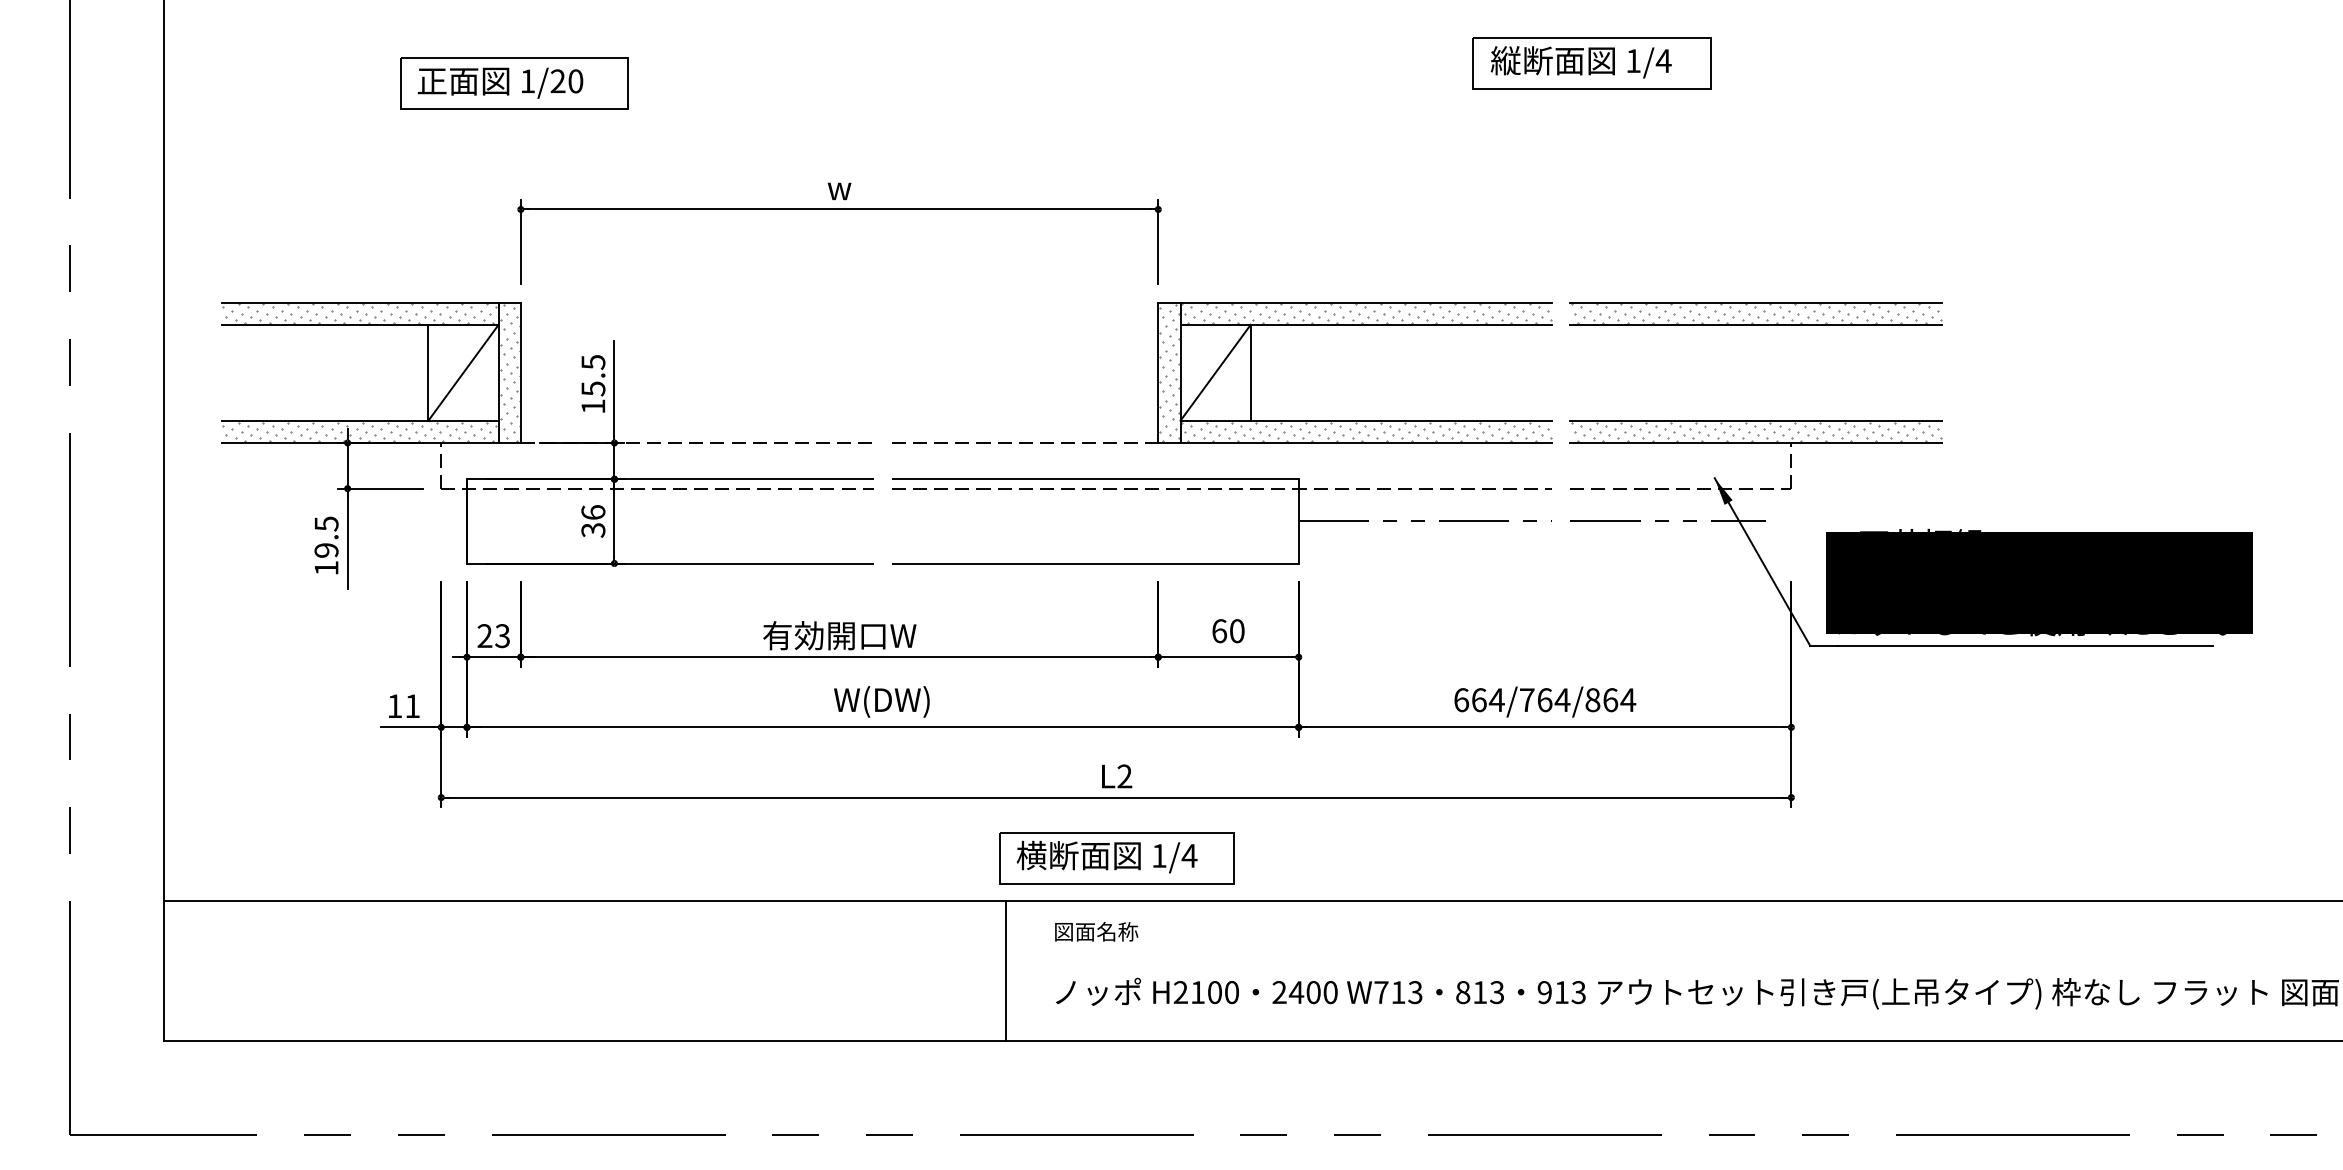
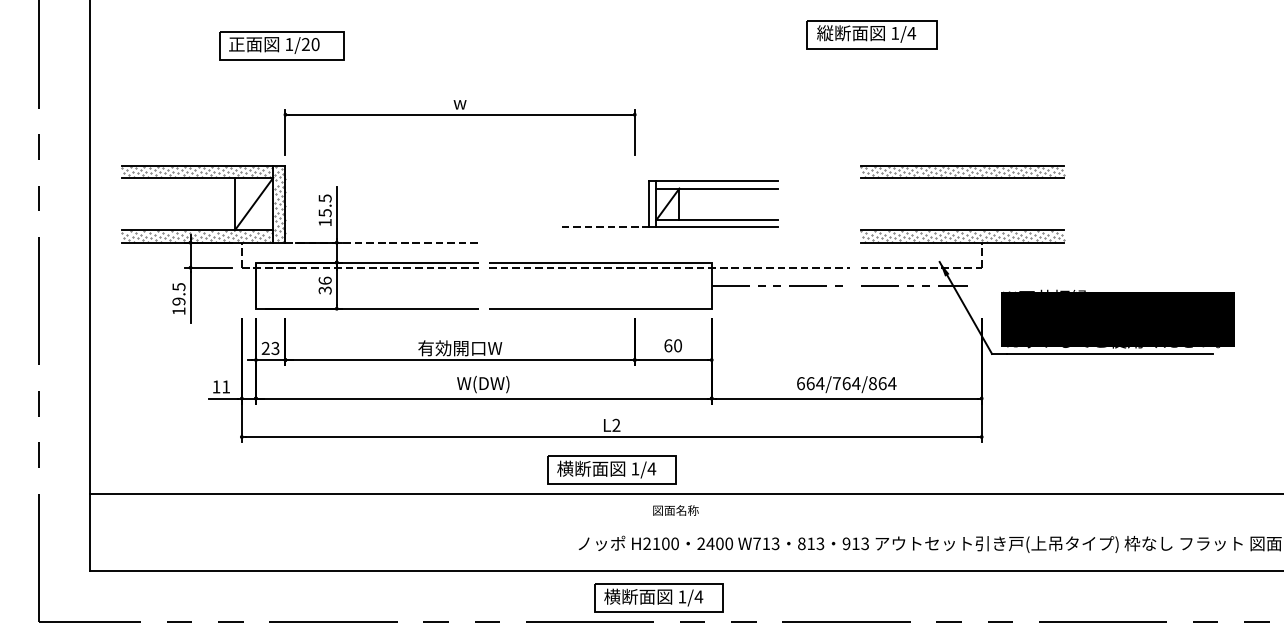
part: (1223, 373) -> (670, 204), size x0.6
text: (1095, 931) -> (675, 510), moved
line: (1006, 970) -> (551, 531), removed
part: (1201, 1090) -> (658, 597), added

